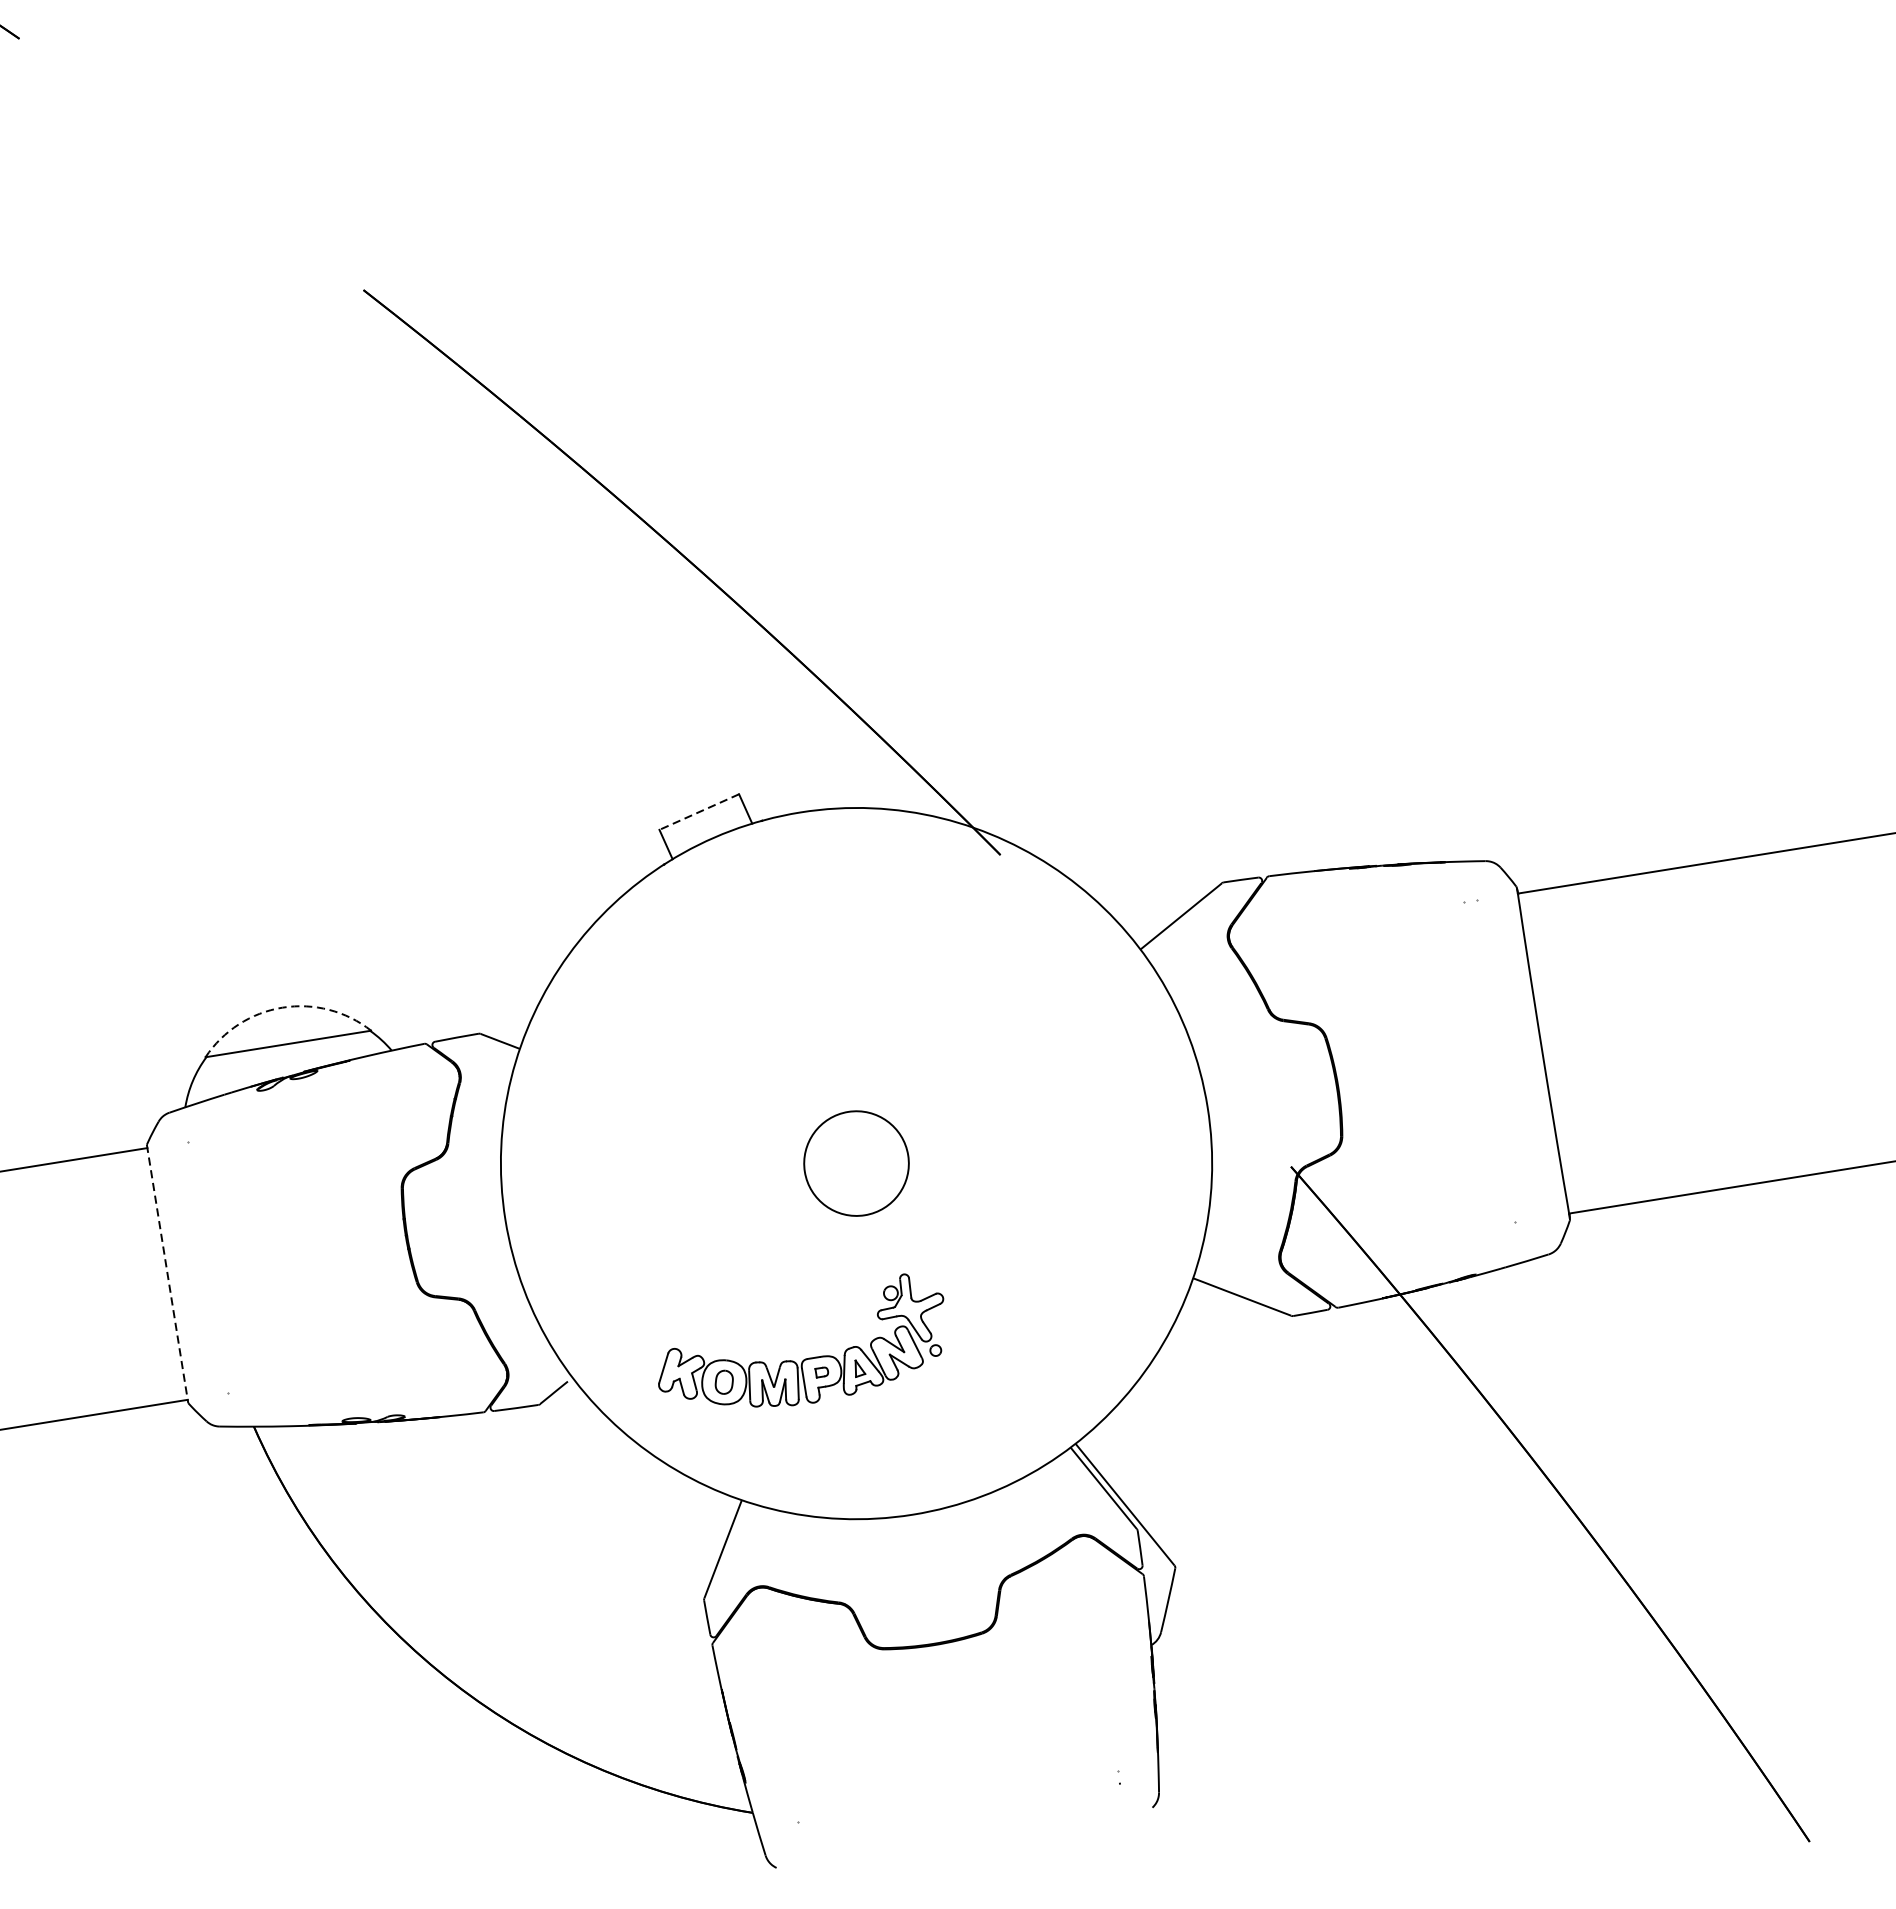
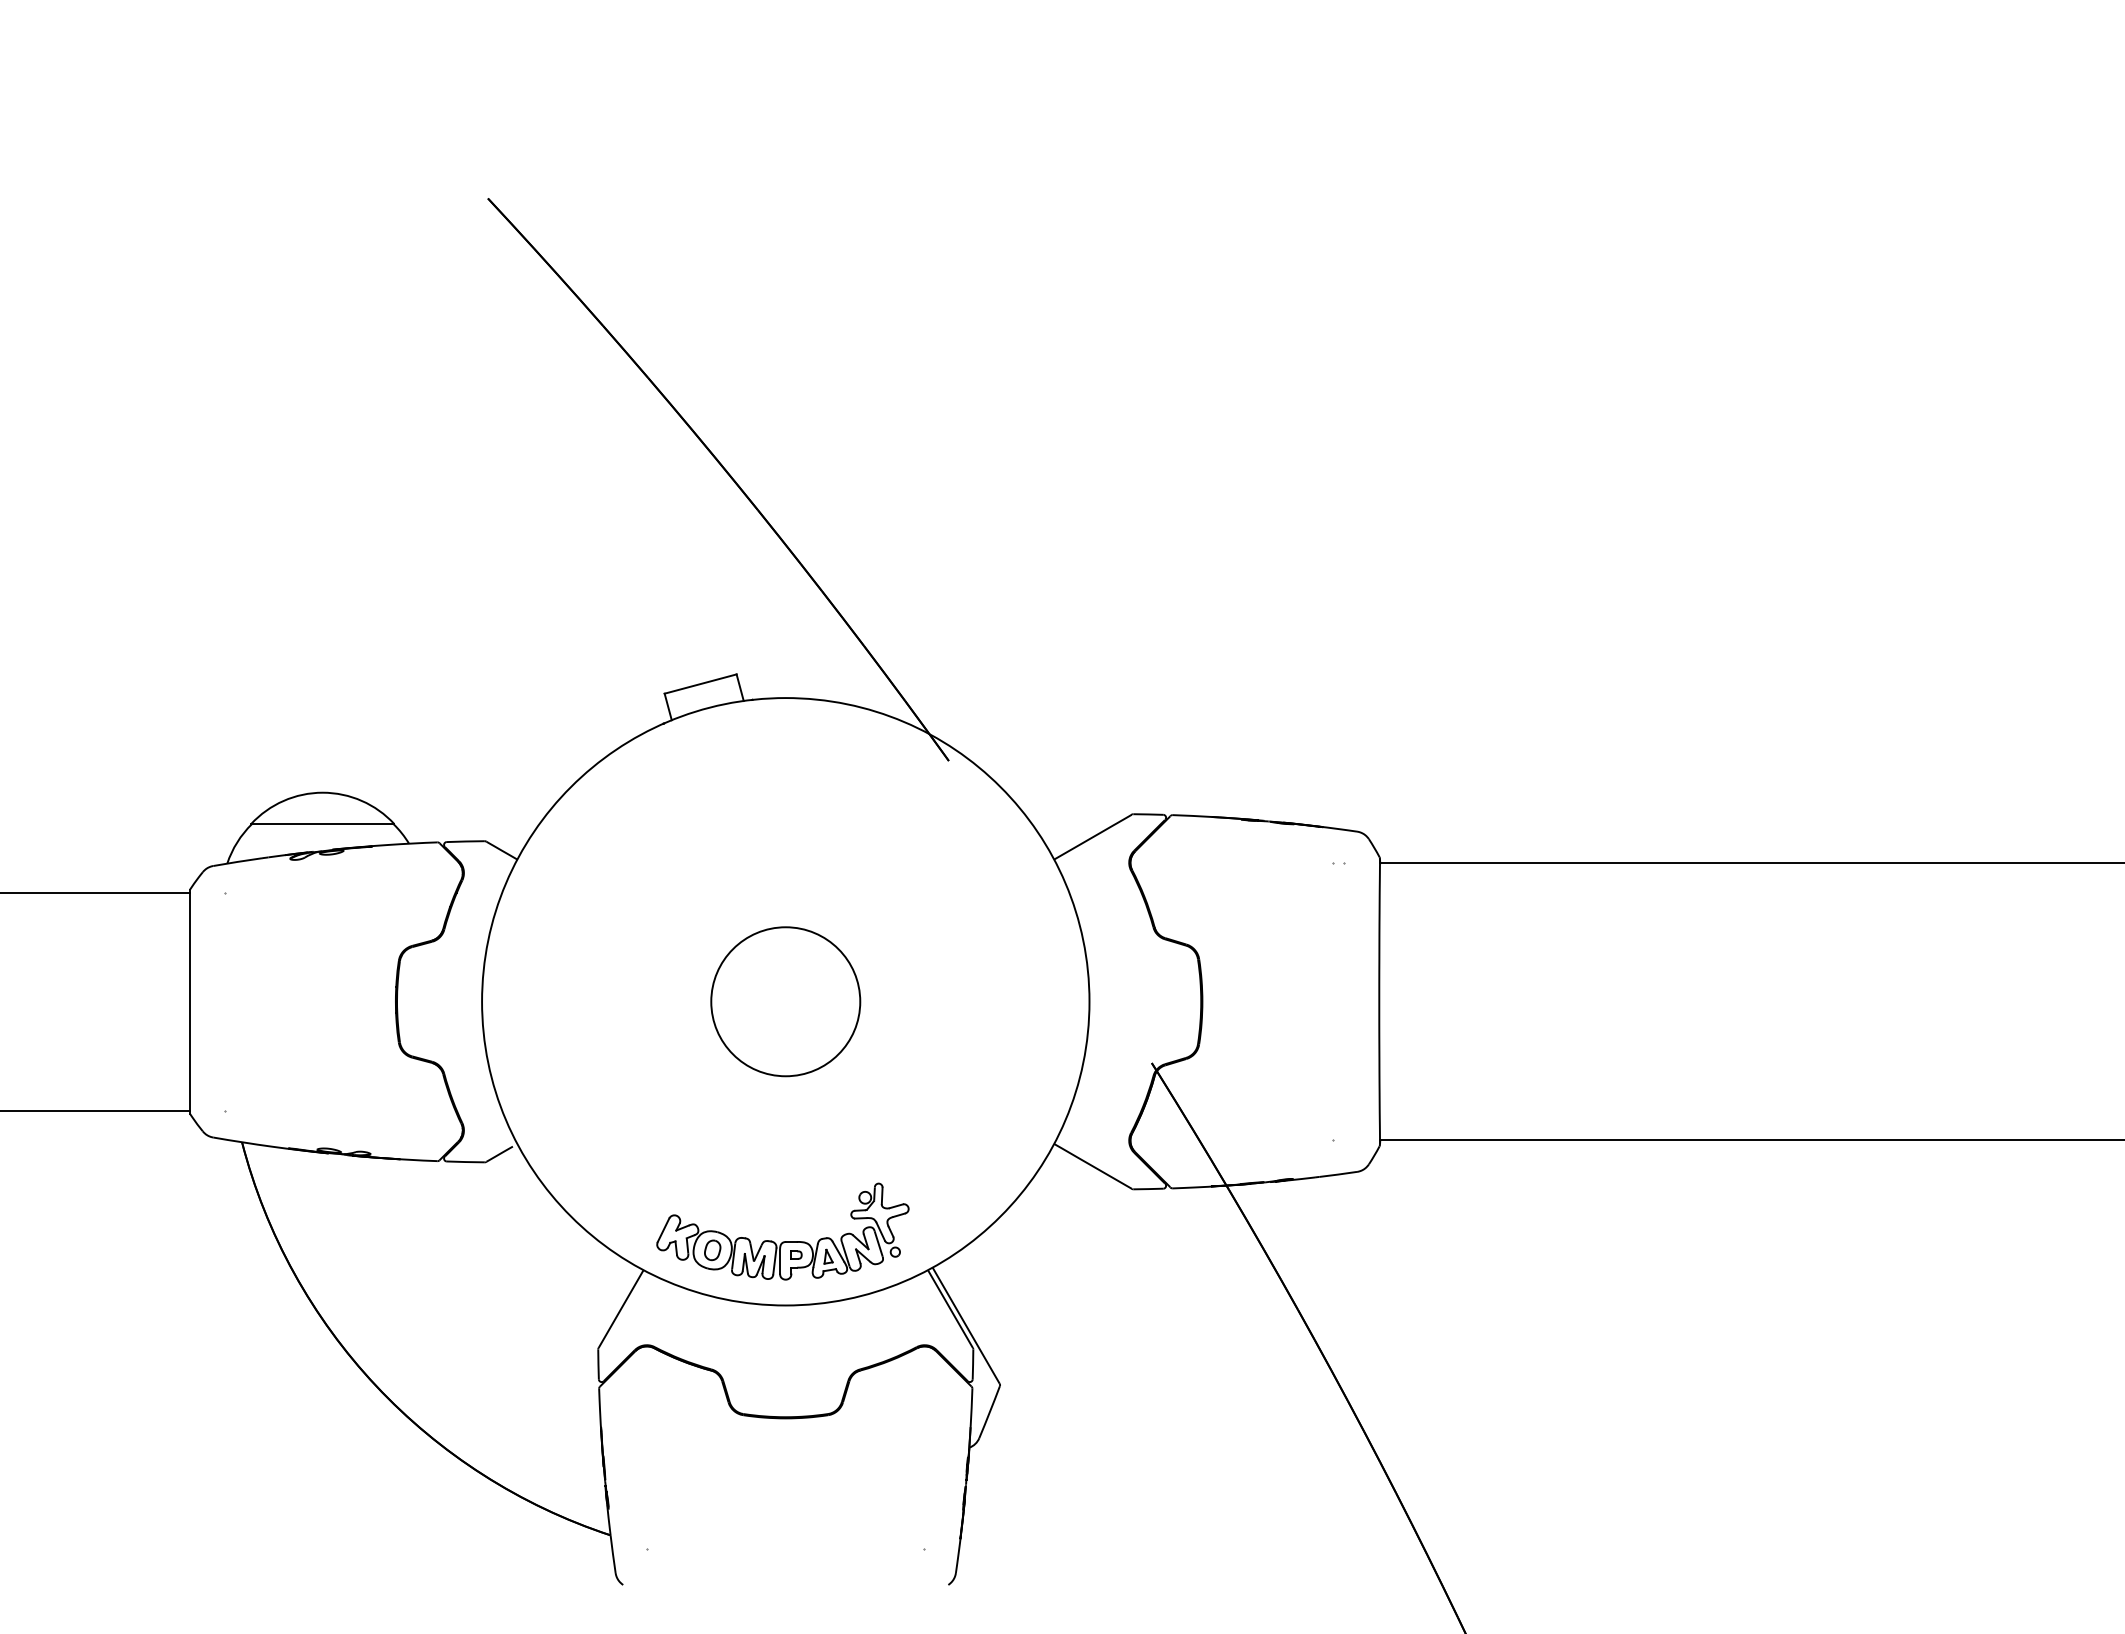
line: (699, 812) -> (700, 684), dashed -> solid
arc: (282, 1007) -> (322, 792), dashed -> solid
circle: (856, 1163) -> (785, 1001), size x1.67
line: (167, 1273) -> (189, 1001), dashed -> solid
part: (803, 1359) -> (782, 1241), moved

